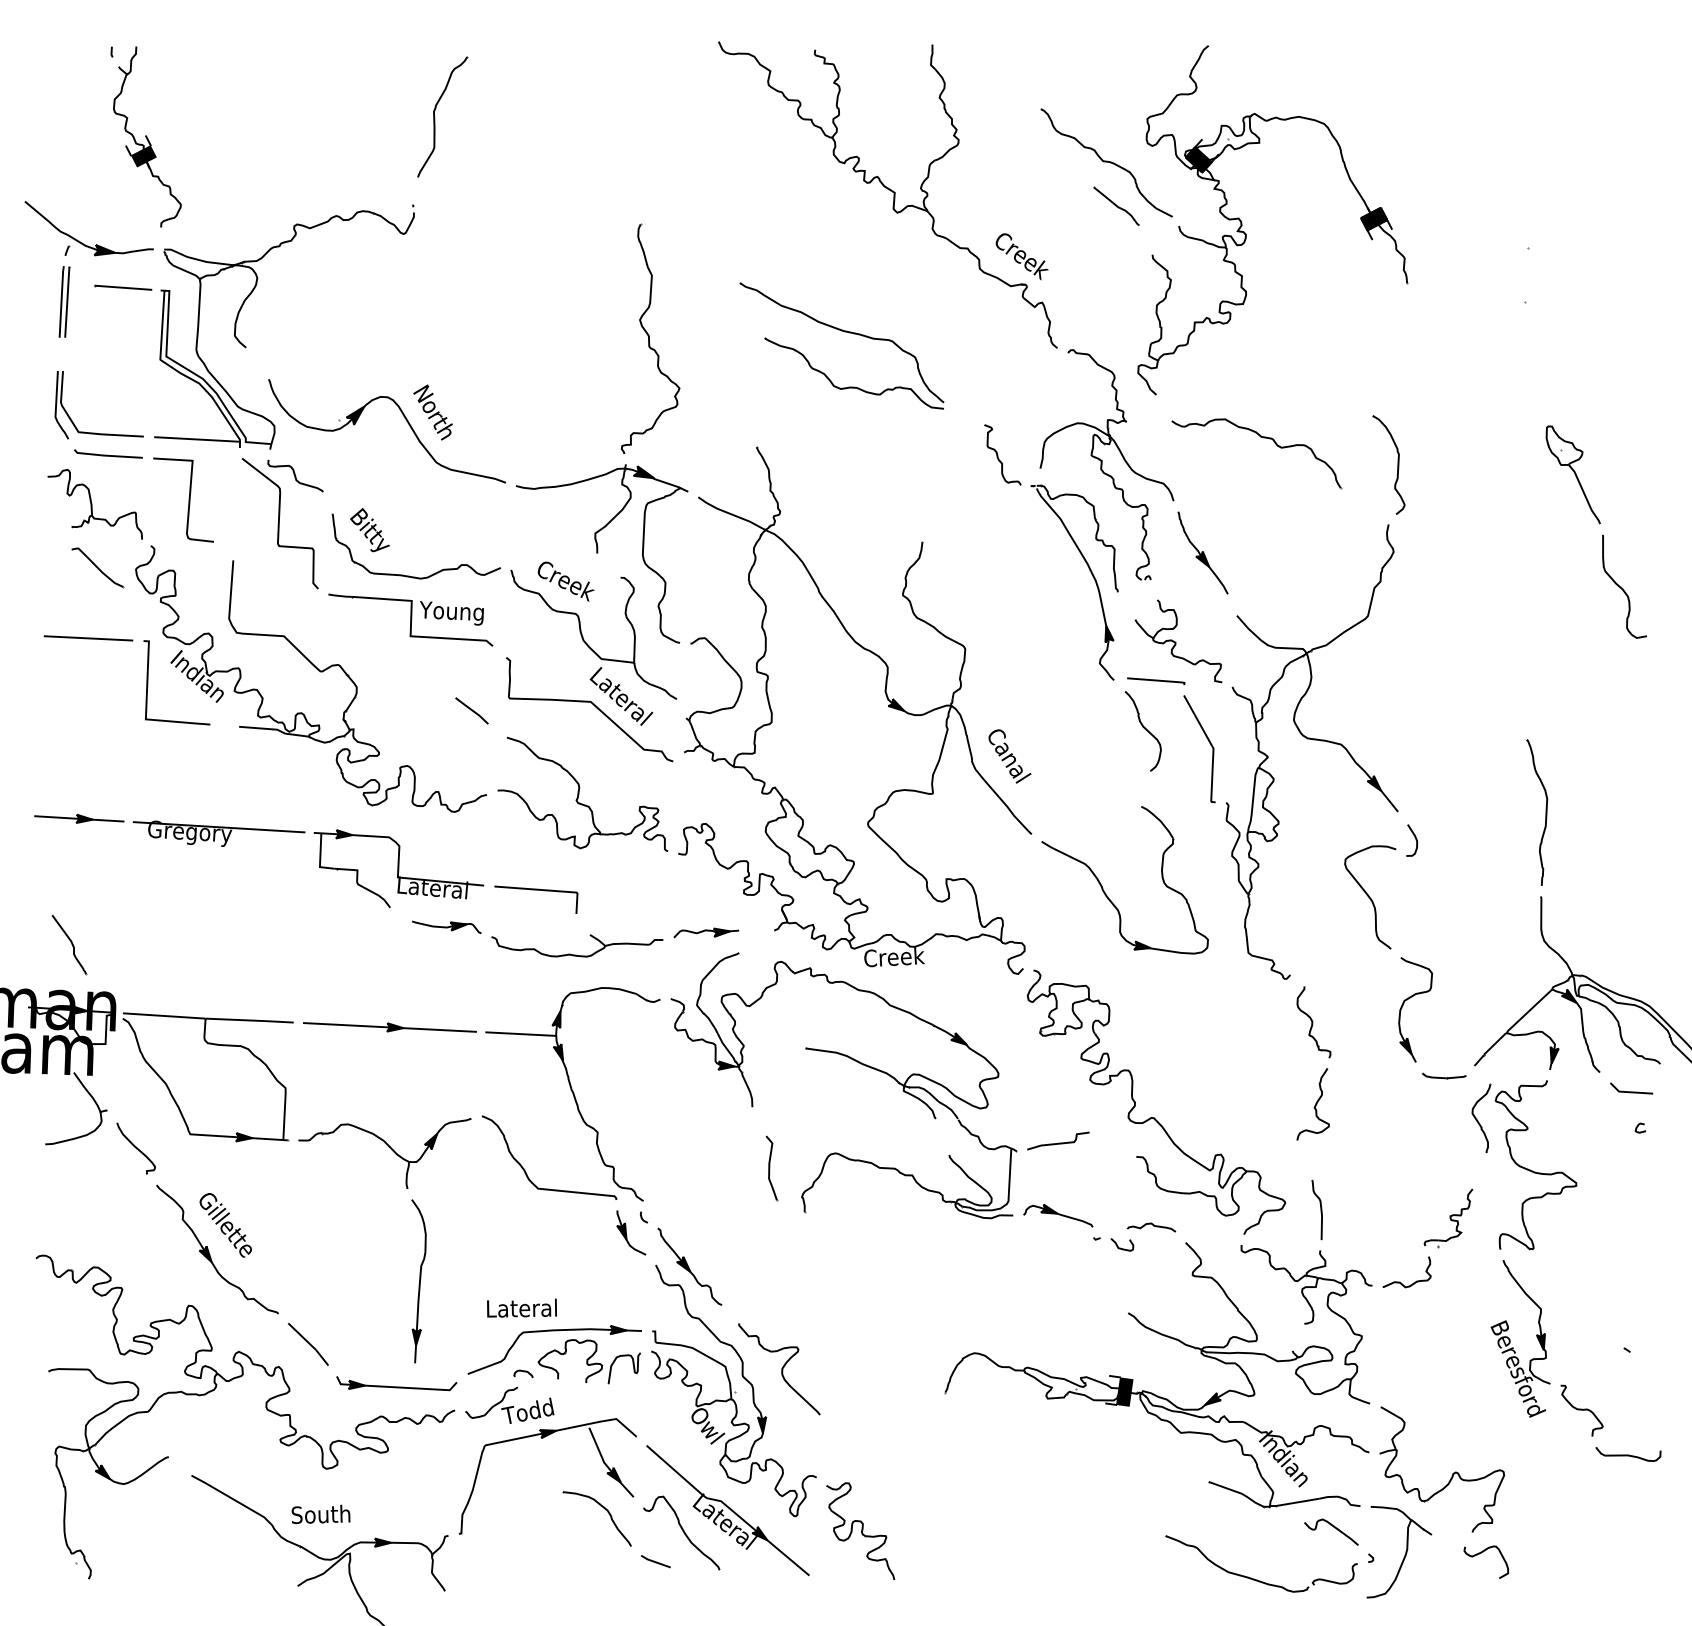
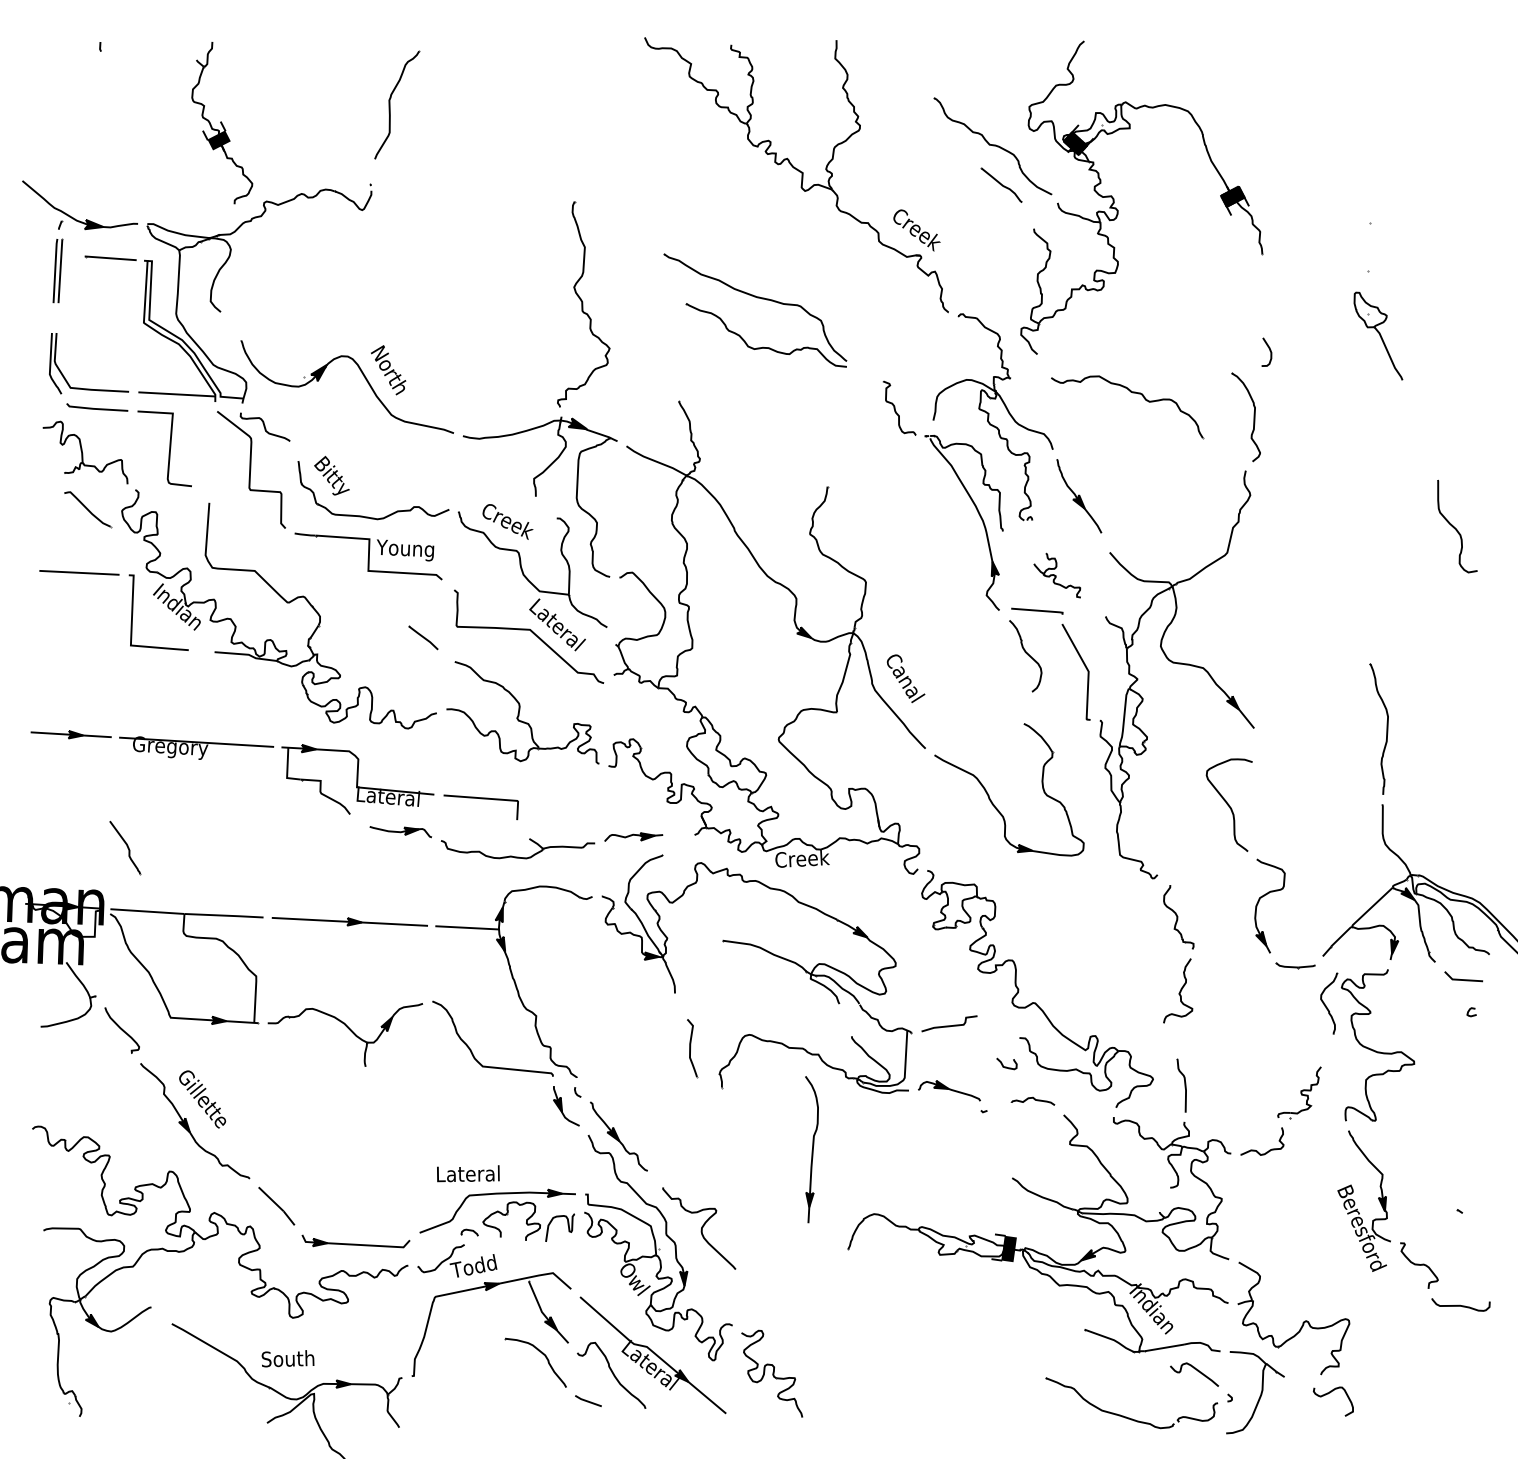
part: (147, 137) -> (222, 123), moved
part: (1573, 474) -> (1378, 335), moved
part: (1178, 641) -> (1057, 575), size x0.6
curve: (1415, 839) -> (1269, 351), moved
part: (69, 945) -> (125, 848), moved
curve: (1121, 1247) -> (1006, 1066), moved
part: (418, 1281) -> (811, 1149), moved

